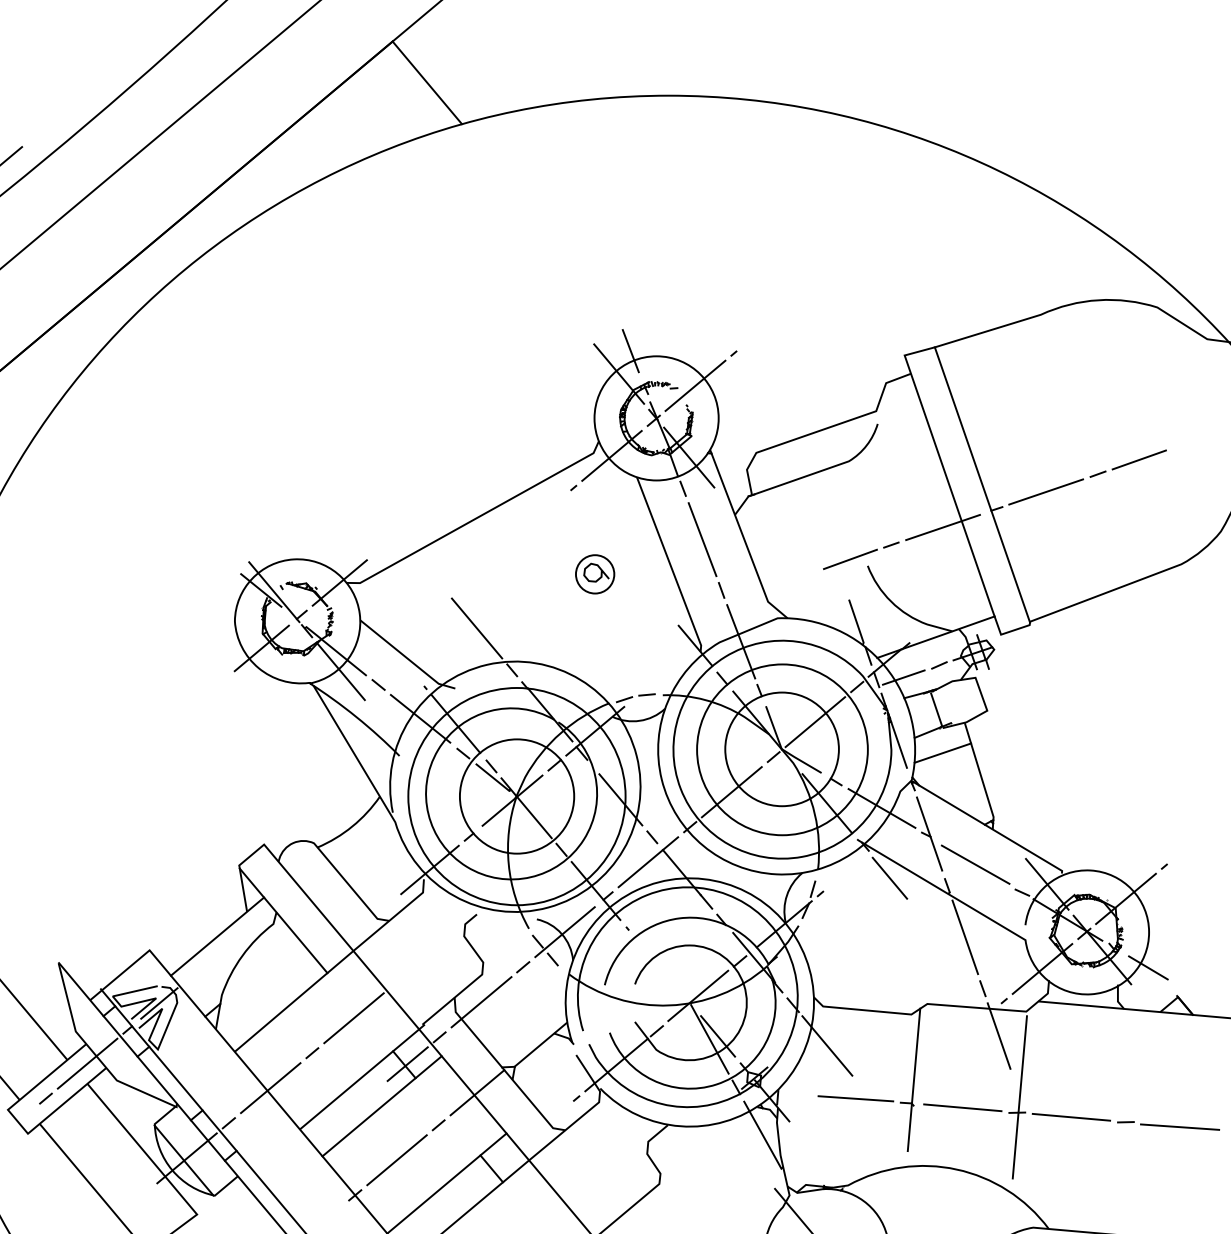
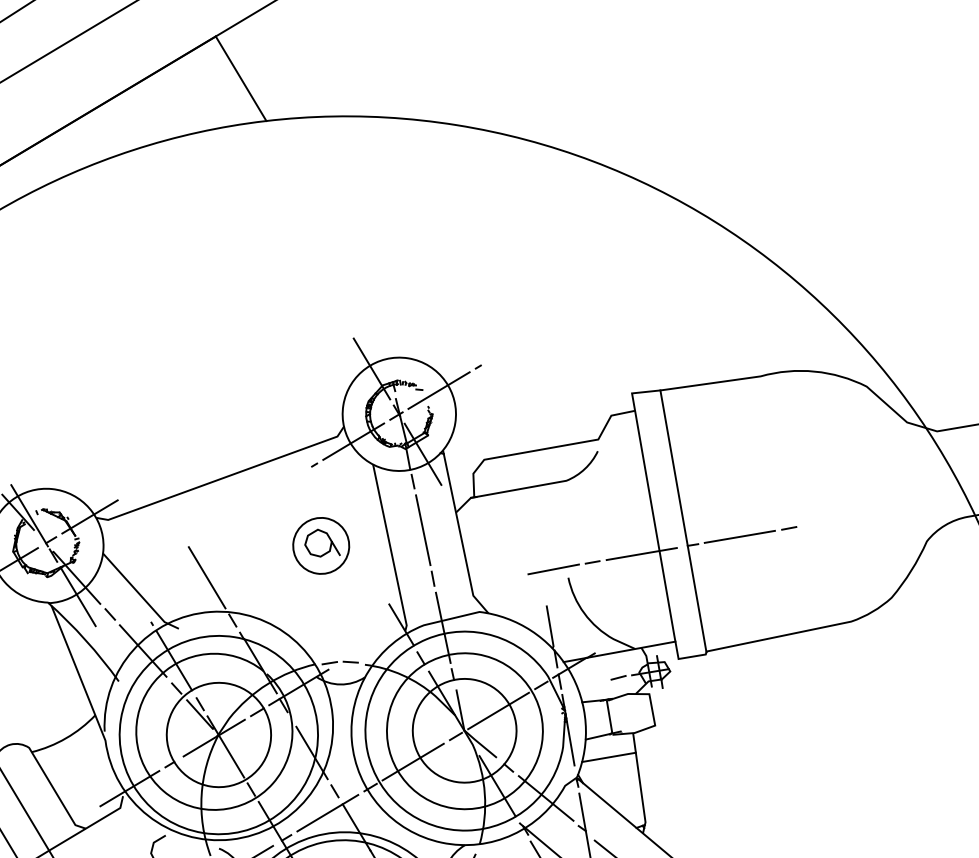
line: (630, 351) -> (385, 350), removed
line: (1138, 459) -> (827, 520), removed
part: (595, 574) -> (321, 546), size x1.6
line: (903, 677) -> (584, 683), removed

